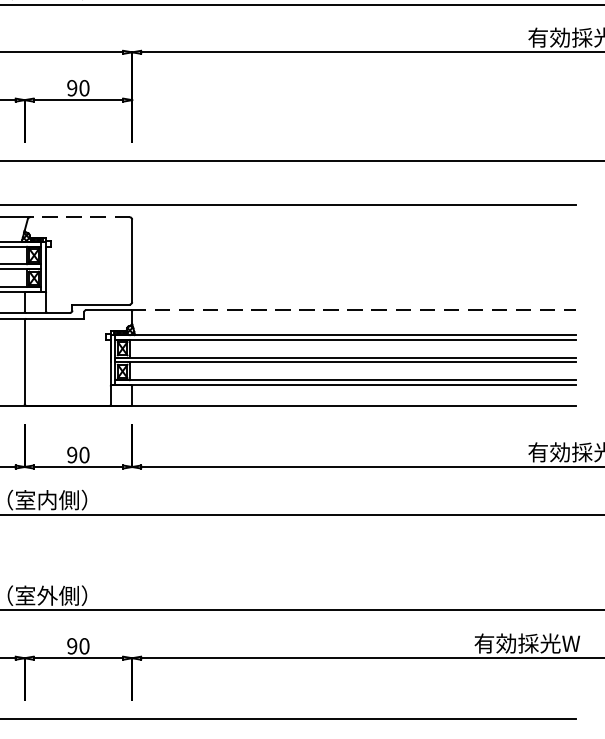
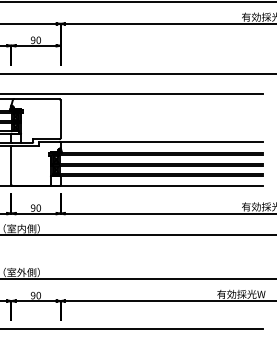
line: (79, 217) -> (36, 99), dashed -> solid
line: (352, 311) -> (161, 142), dashed -> solid

